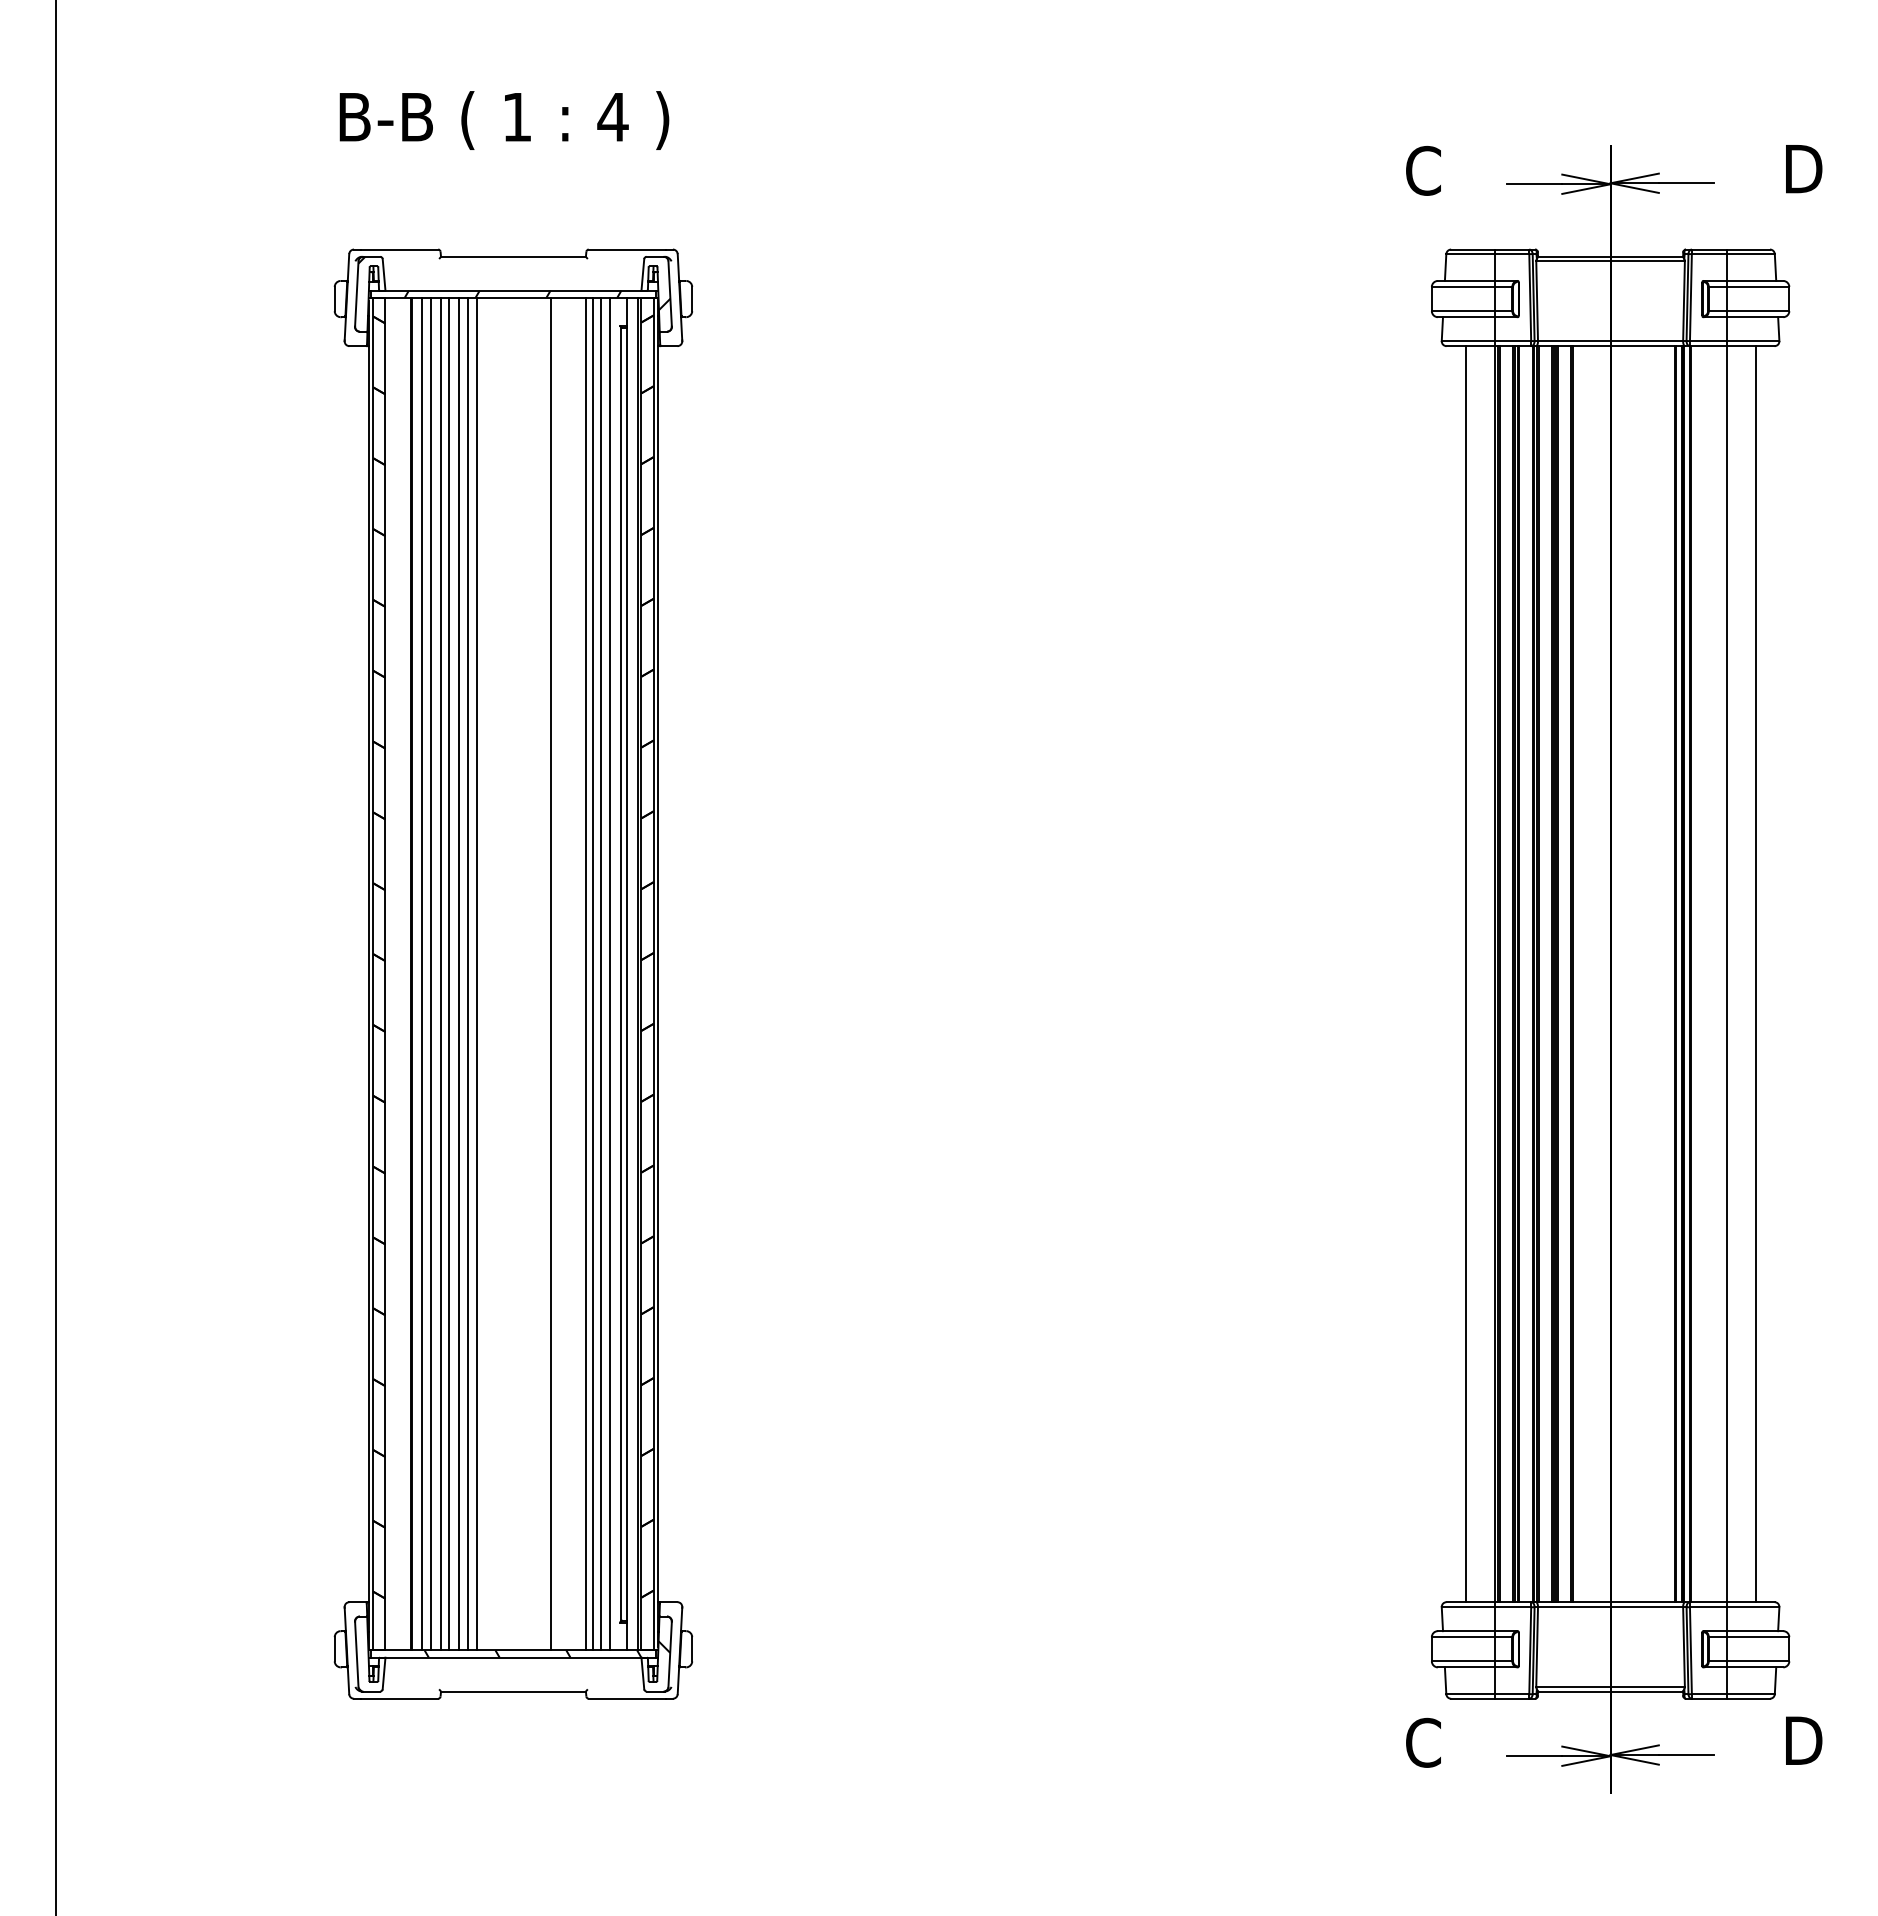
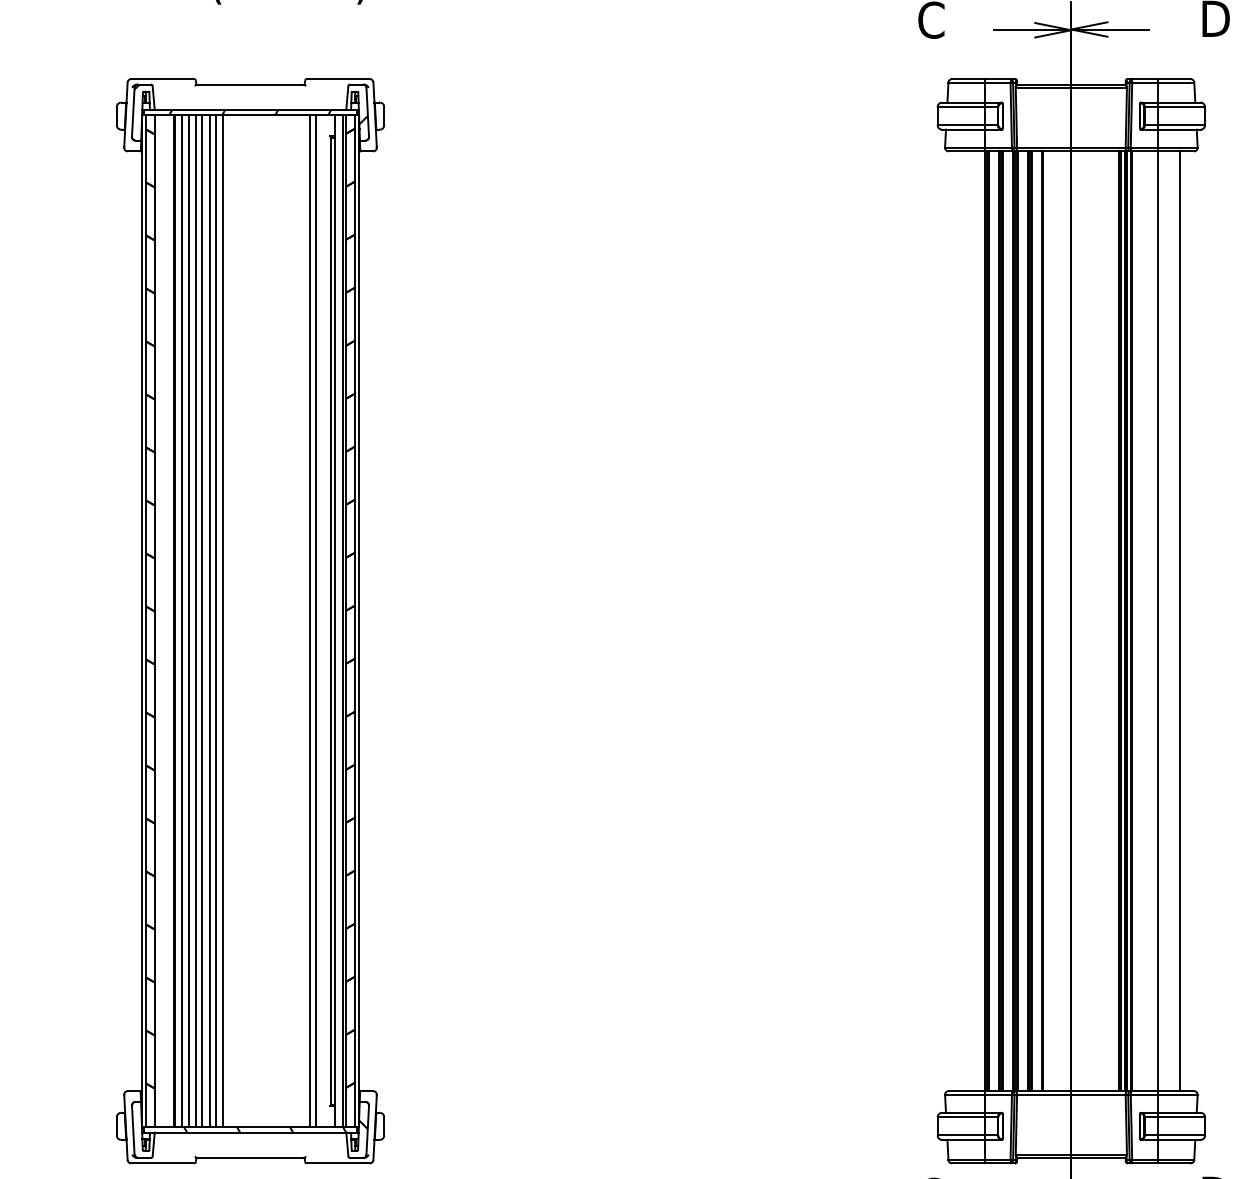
line: (550, 973) -> (278, 620), removed
line: (585, 973) -> (304, 620), removed
line: (609, 973) -> (322, 620), removed
line: (1465, 974) -> (962, 621), removed

